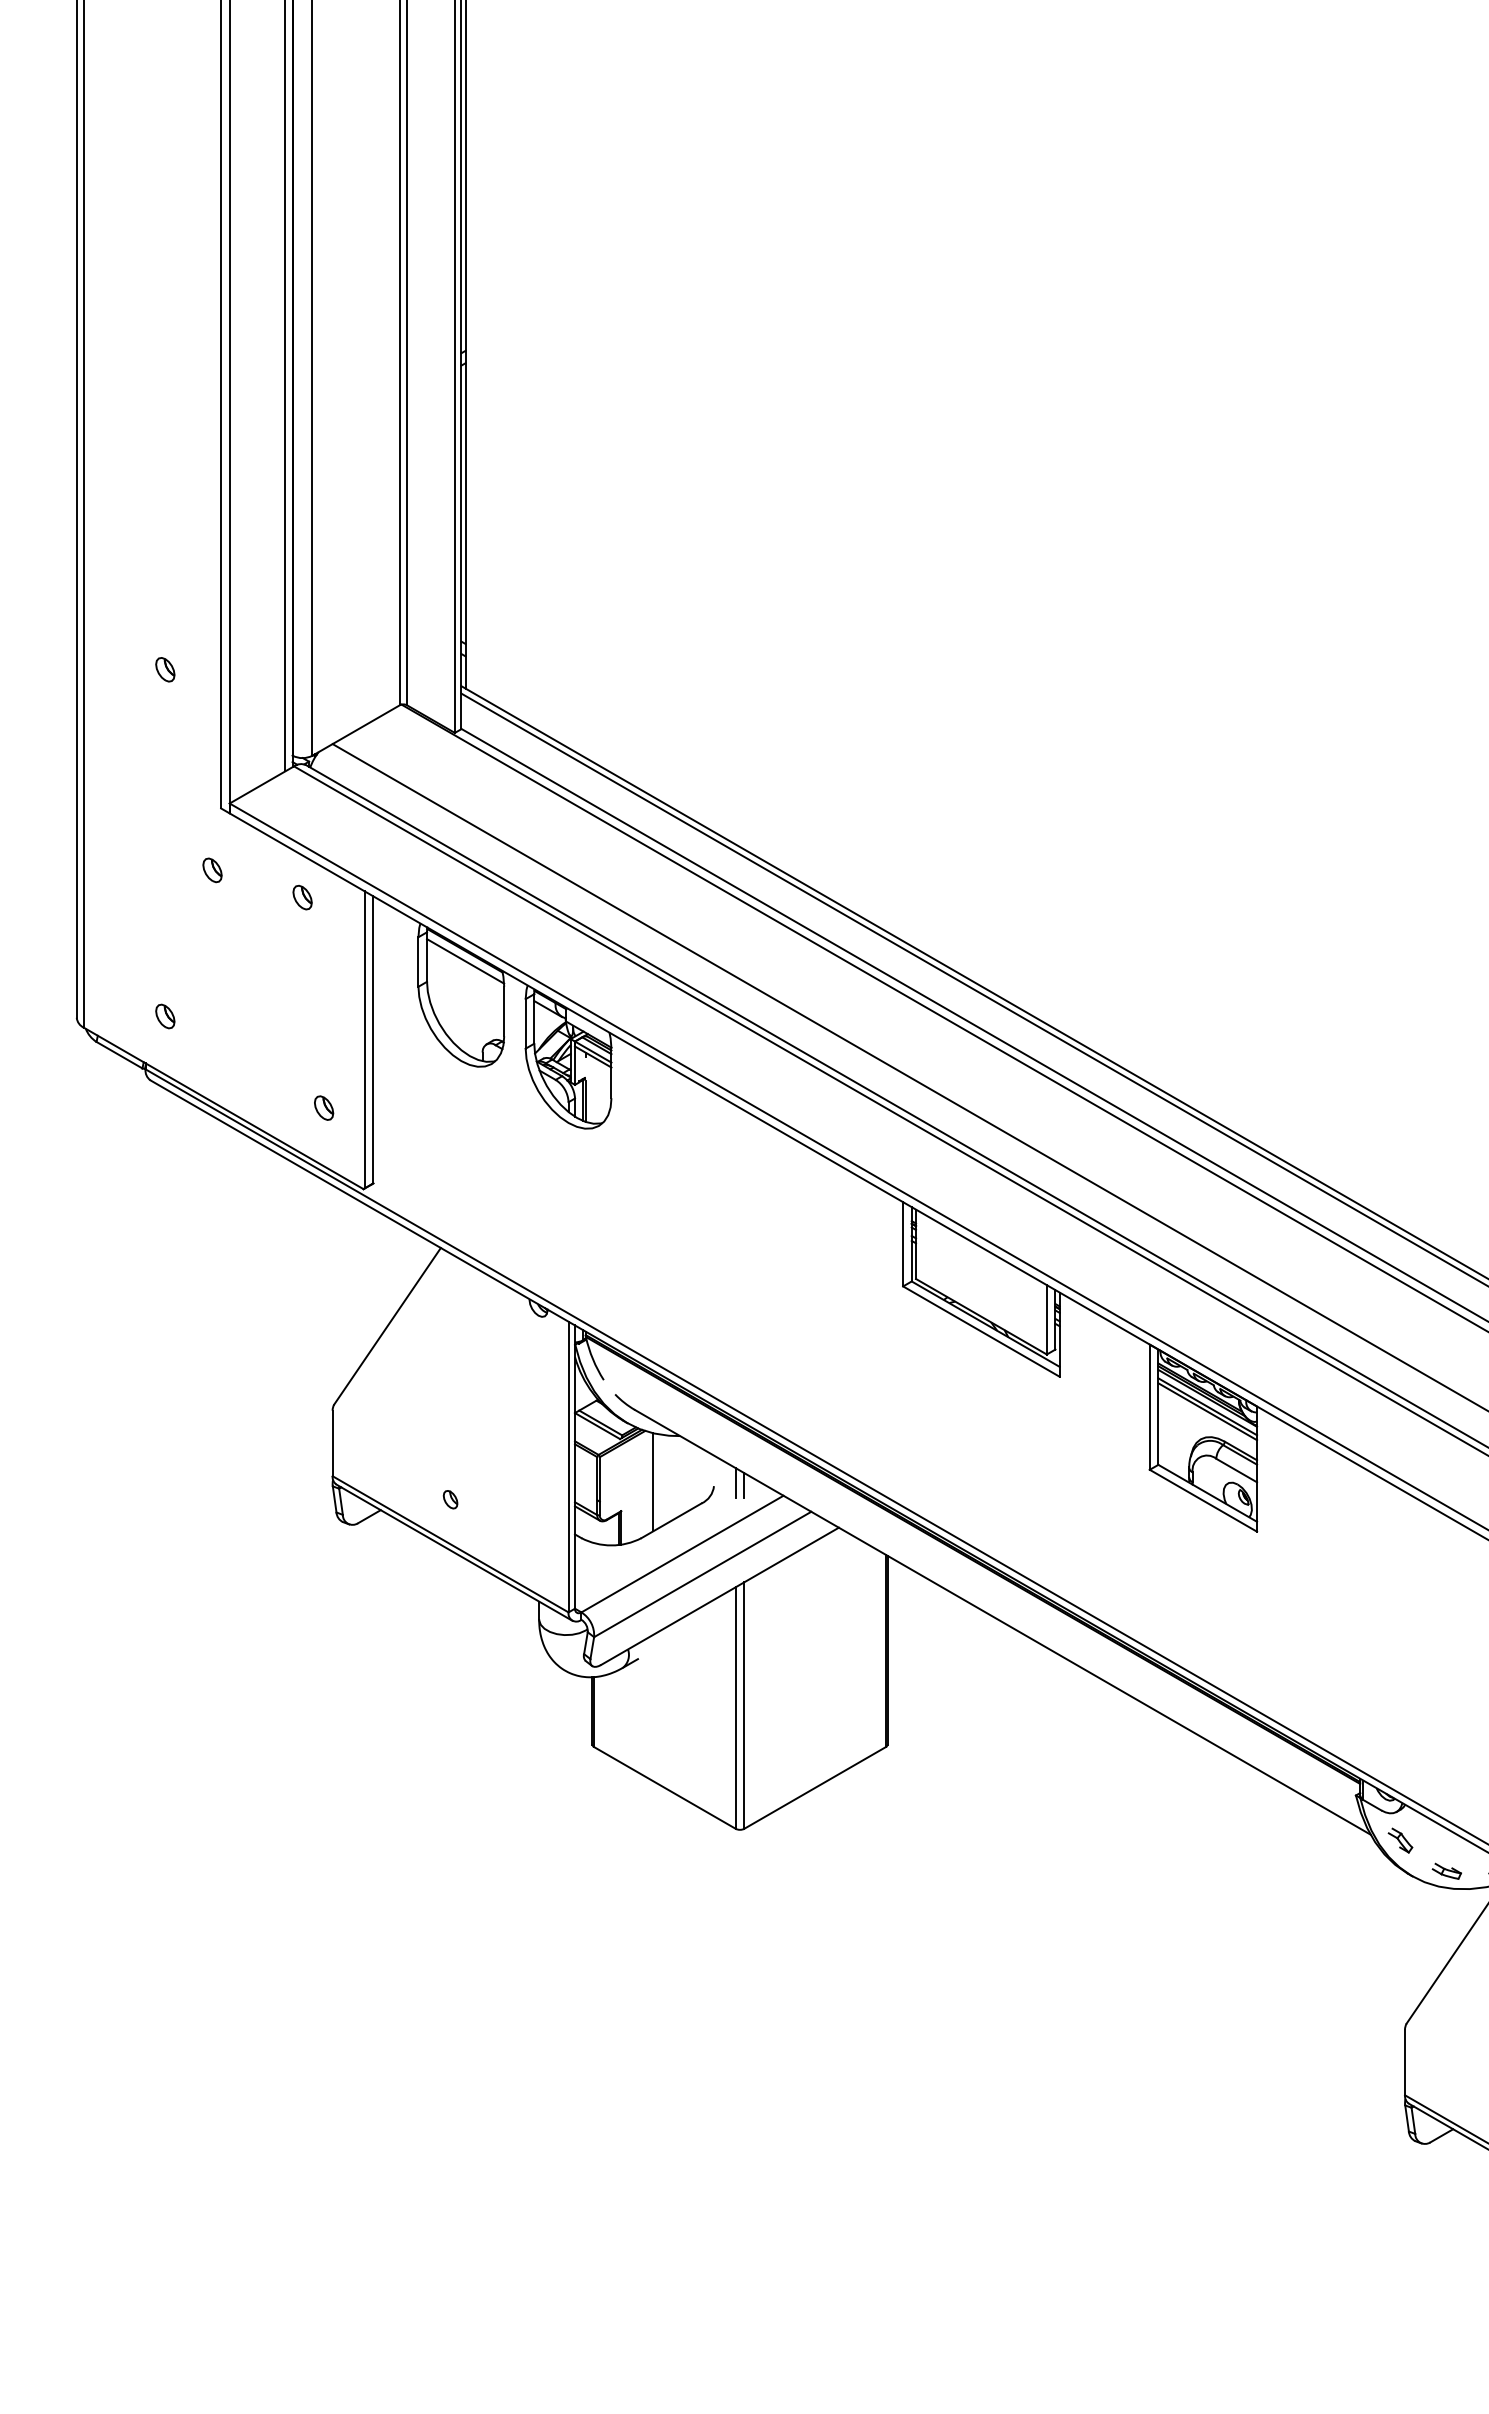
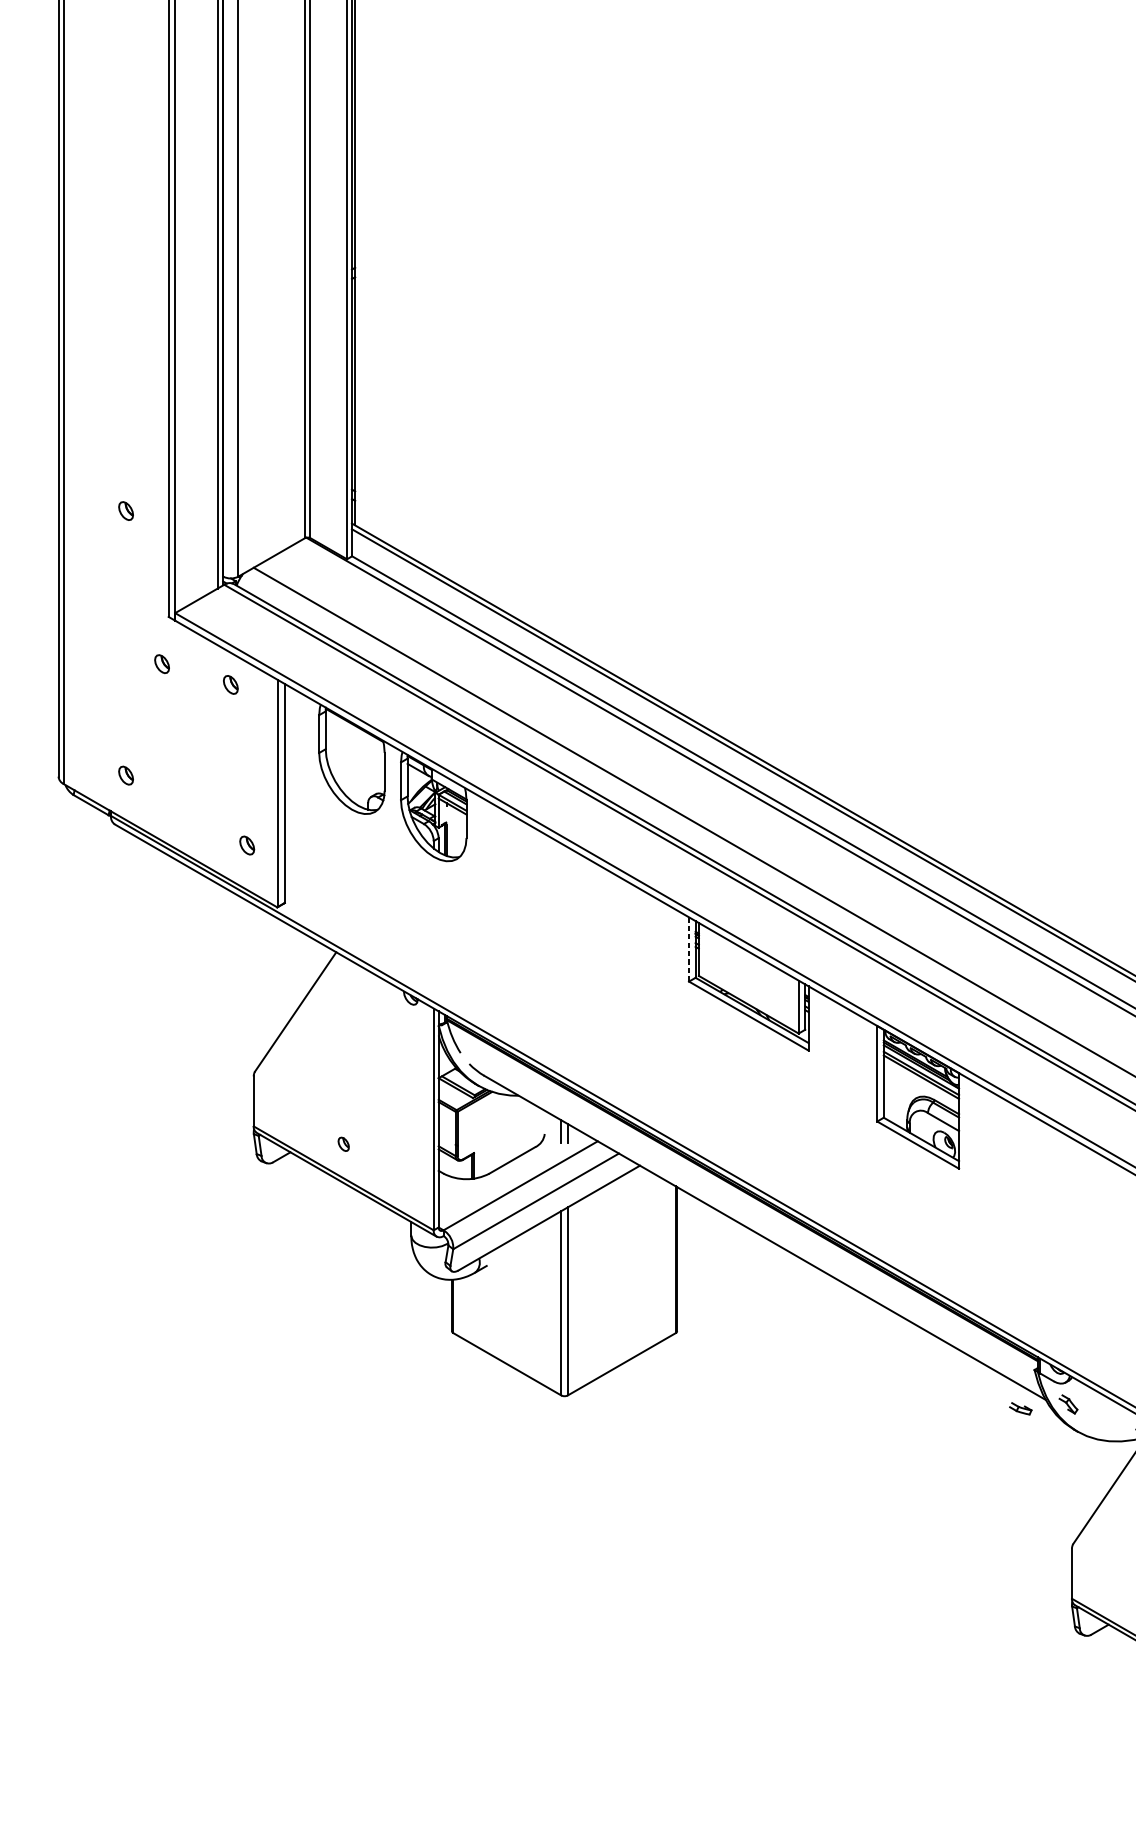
line: (465, 961) -> (355, 733), removed
line: (903, 1244) -> (689, 949), solid -> dashed
line: (653, 1482) -> (498, 1131), removed
part: (1446, 1870) -> (1020, 1408), moved

